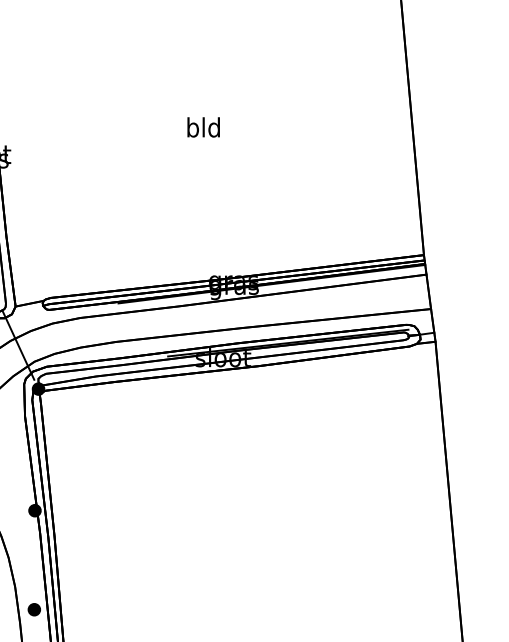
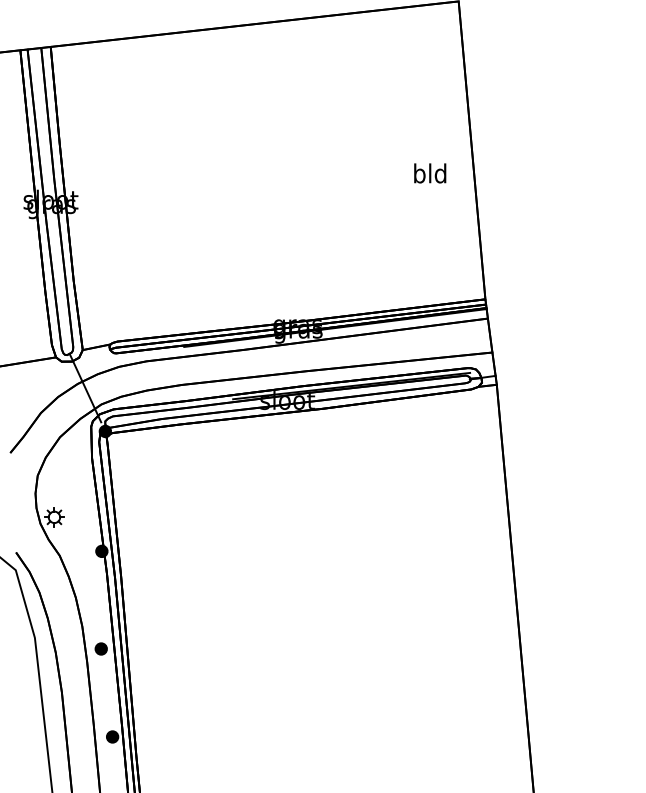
text: (203, 127) -> (430, 173), moved

